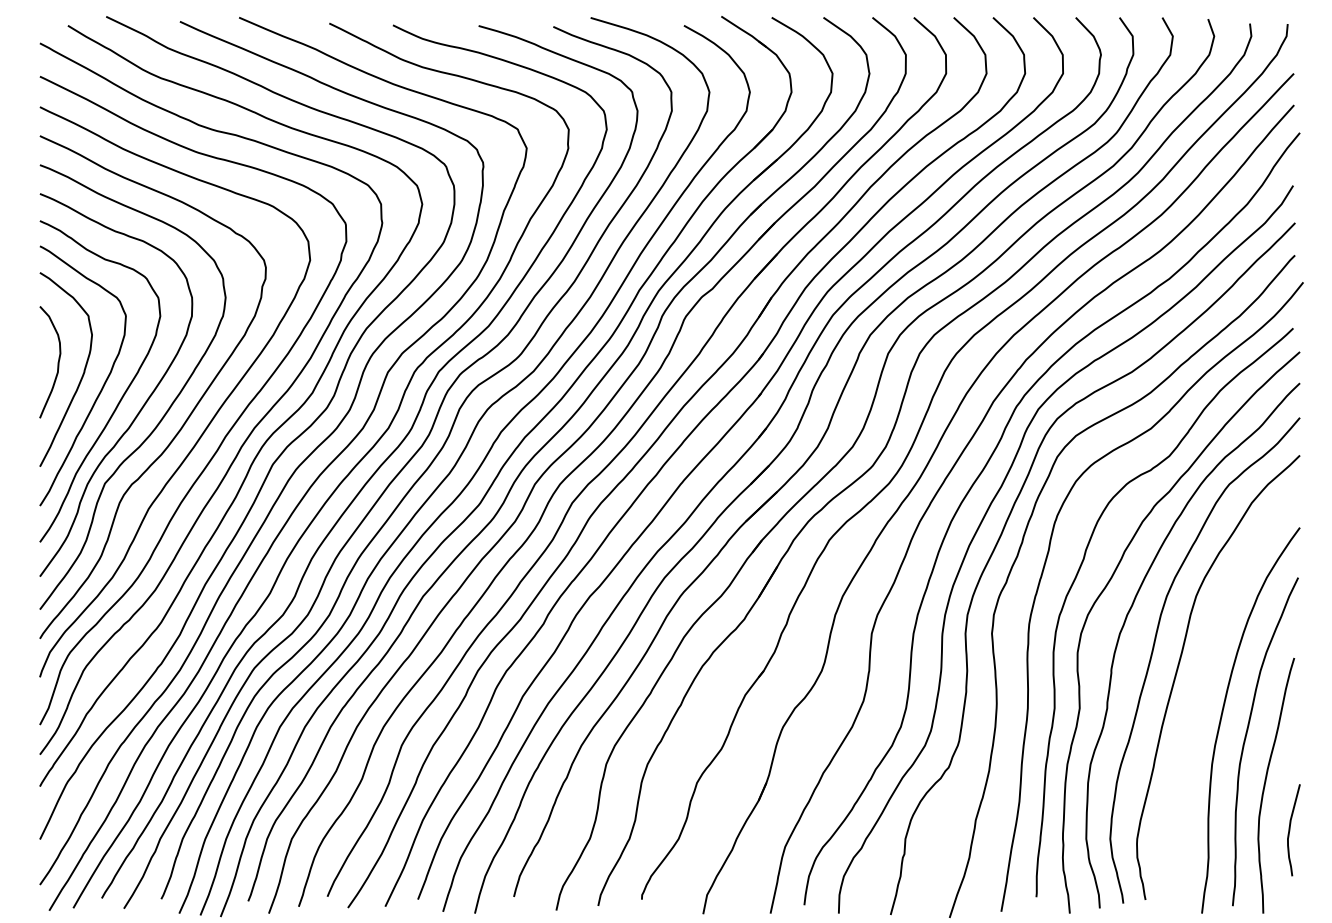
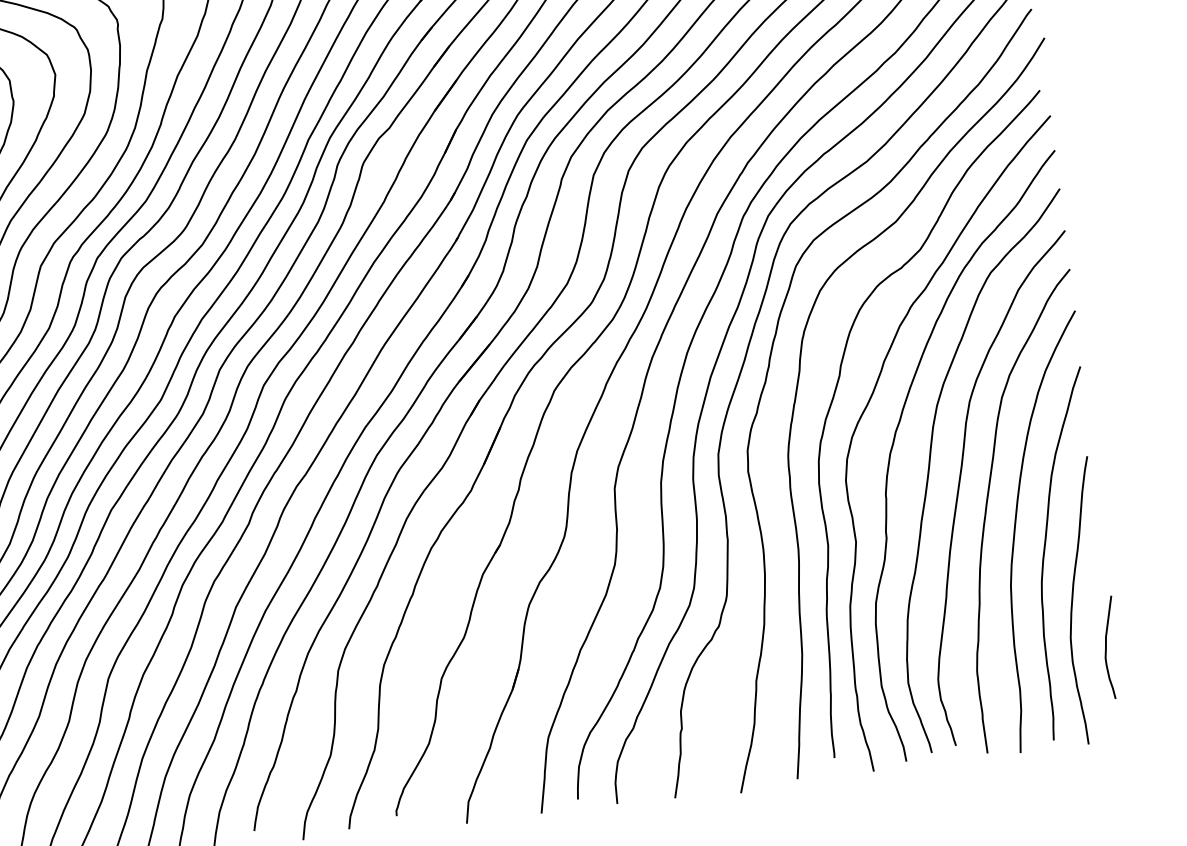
curve: (1200, 691) -> (987, 506), added

